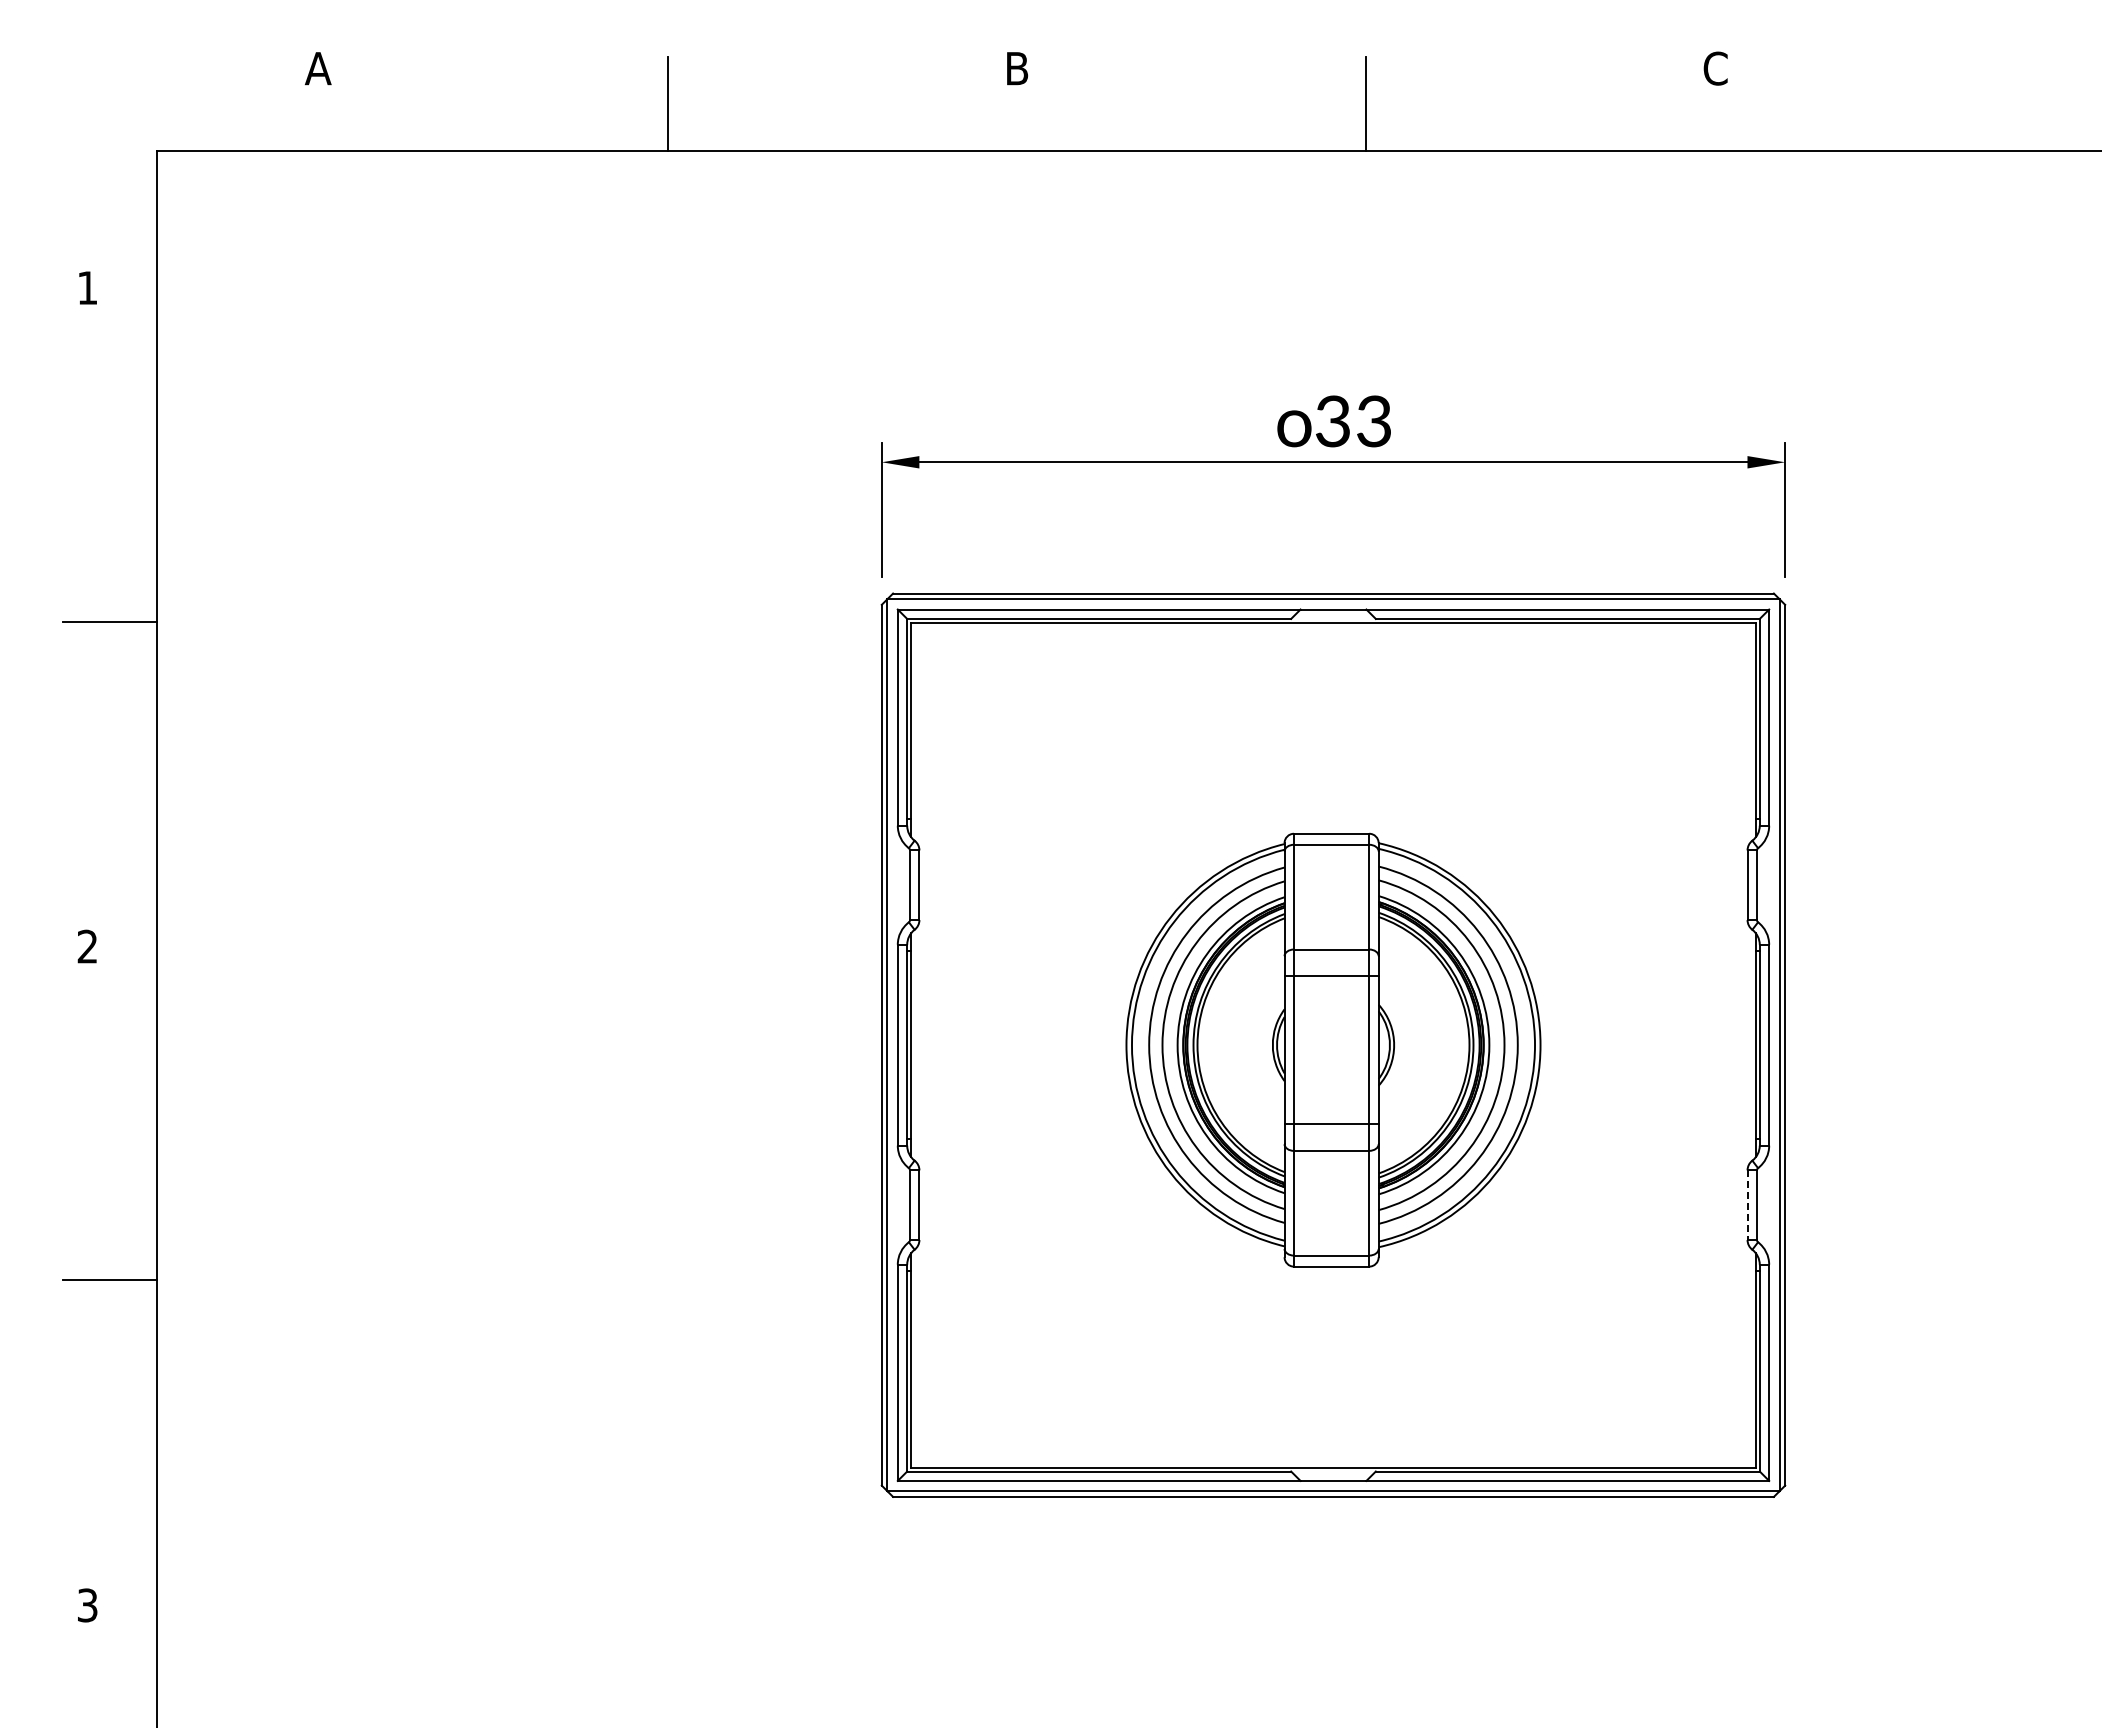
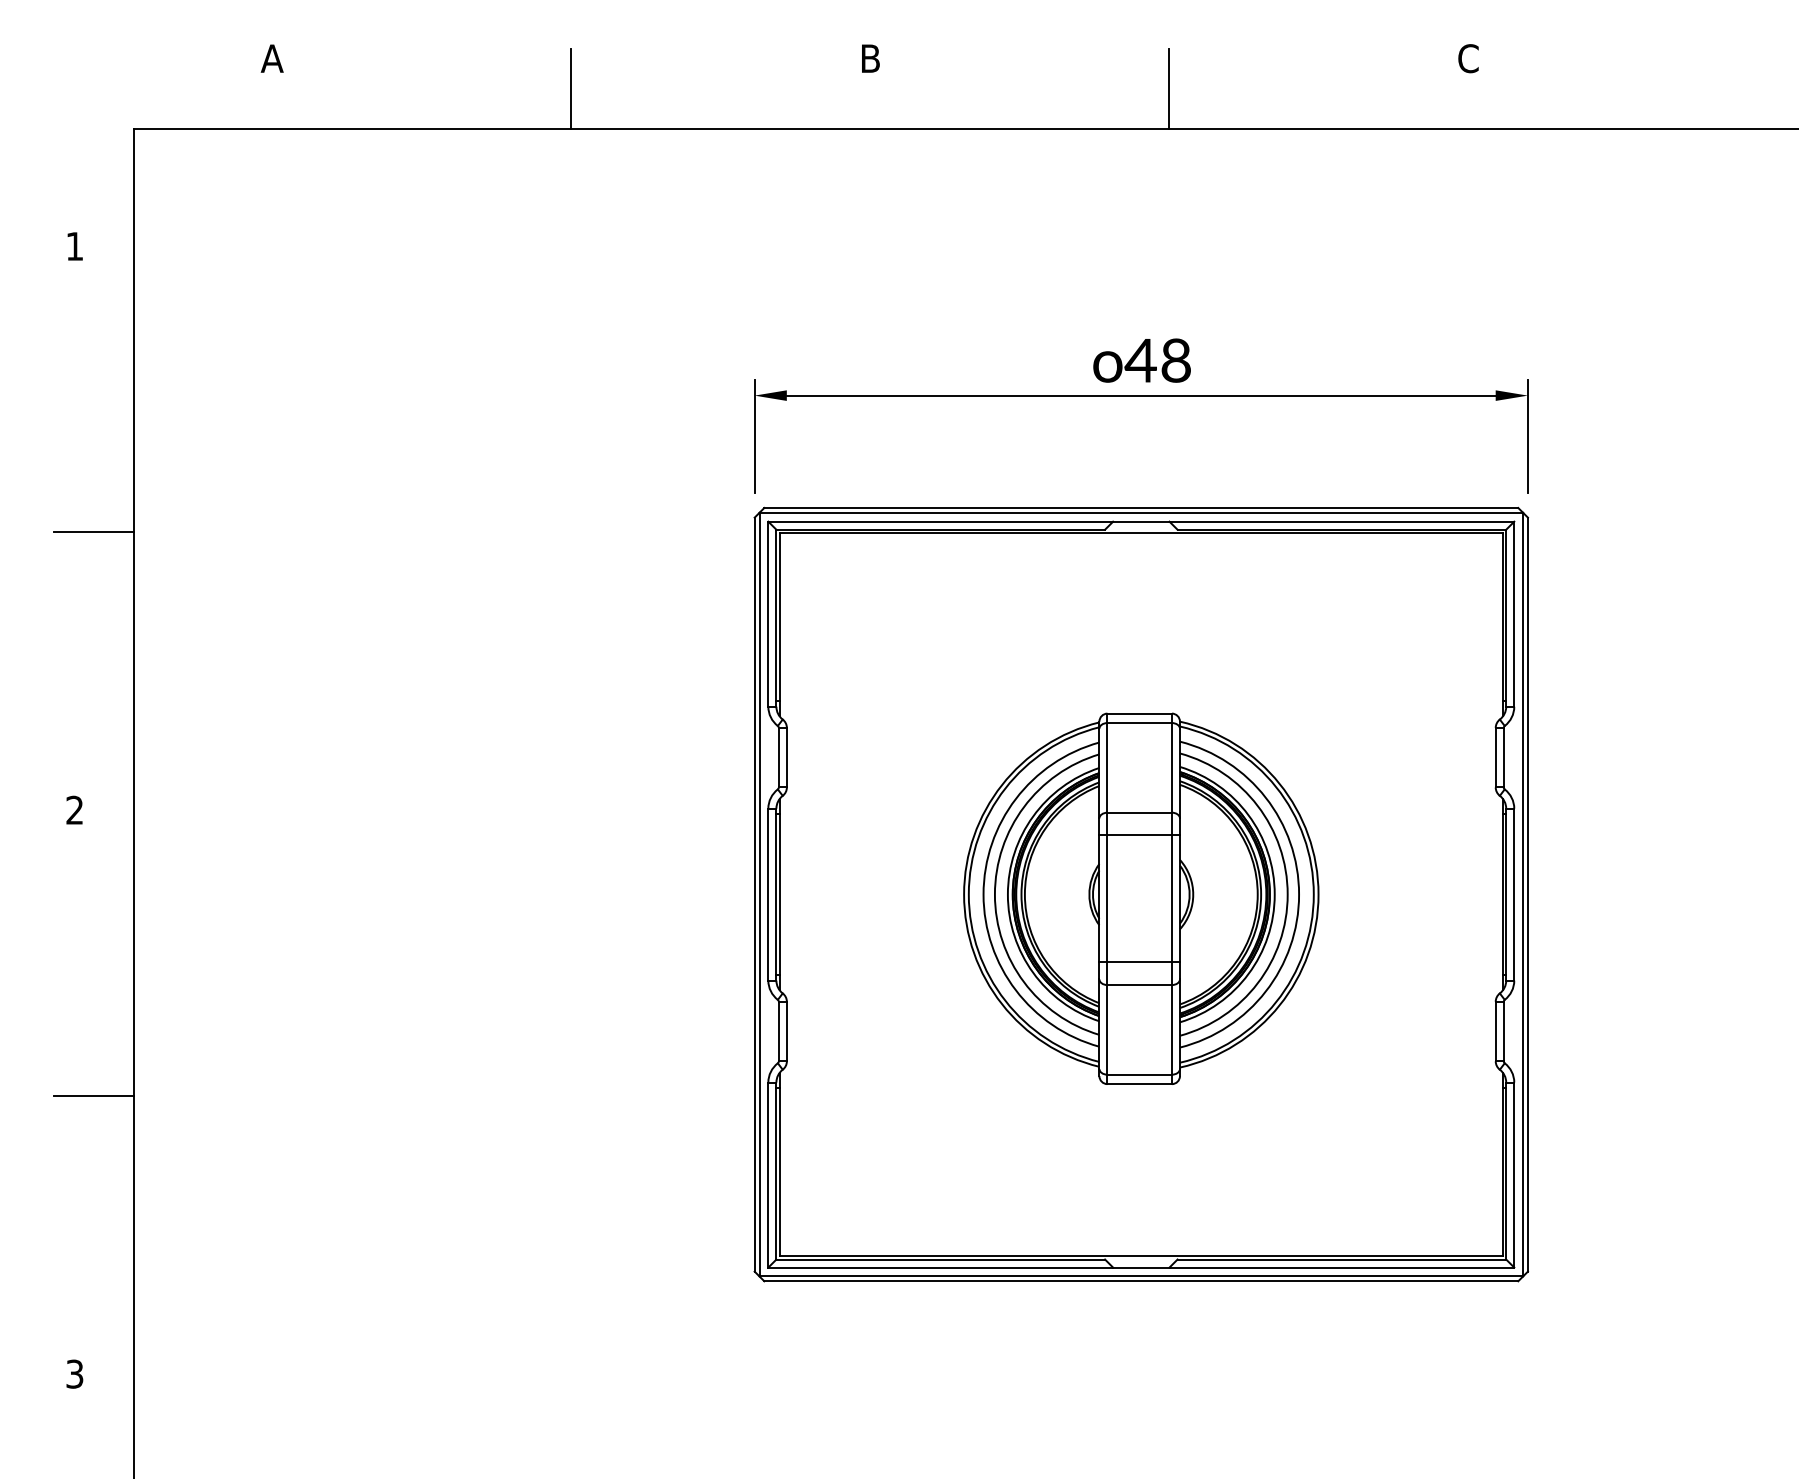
text: (1352, 421) -> (1157, 360), 33 -> 48
line: (1747, 1205) -> (1495, 1031), dashed -> solid

